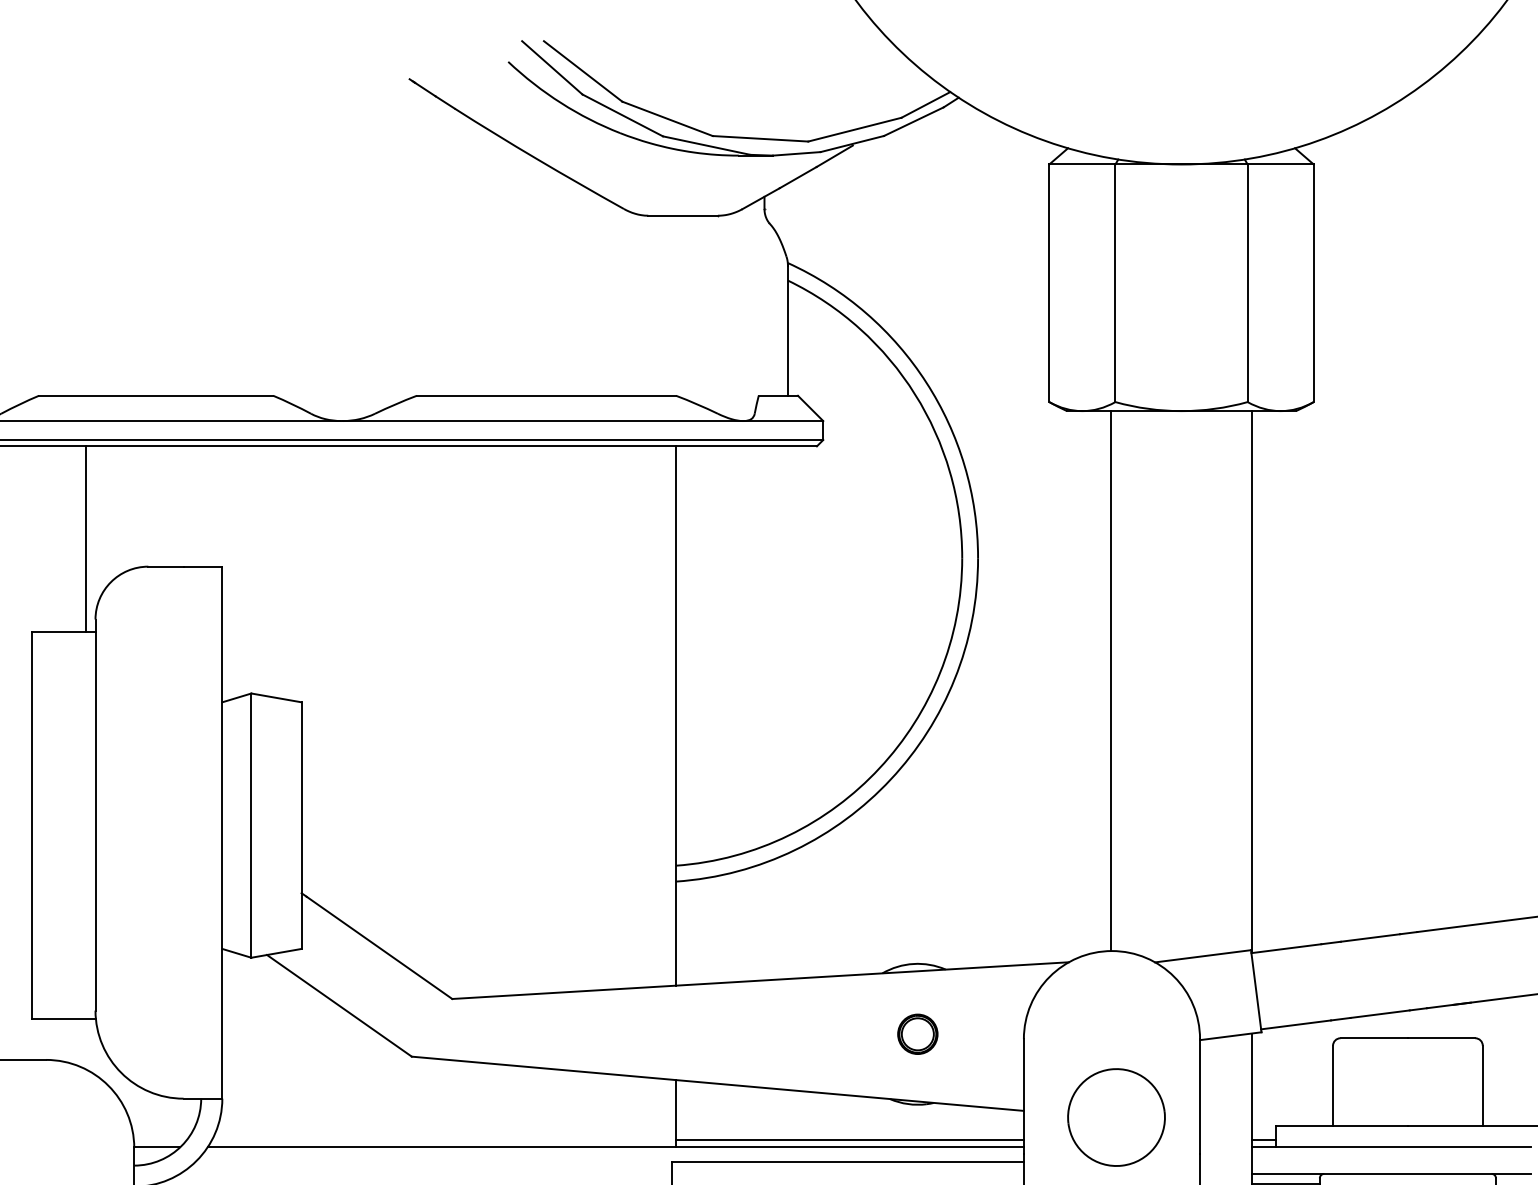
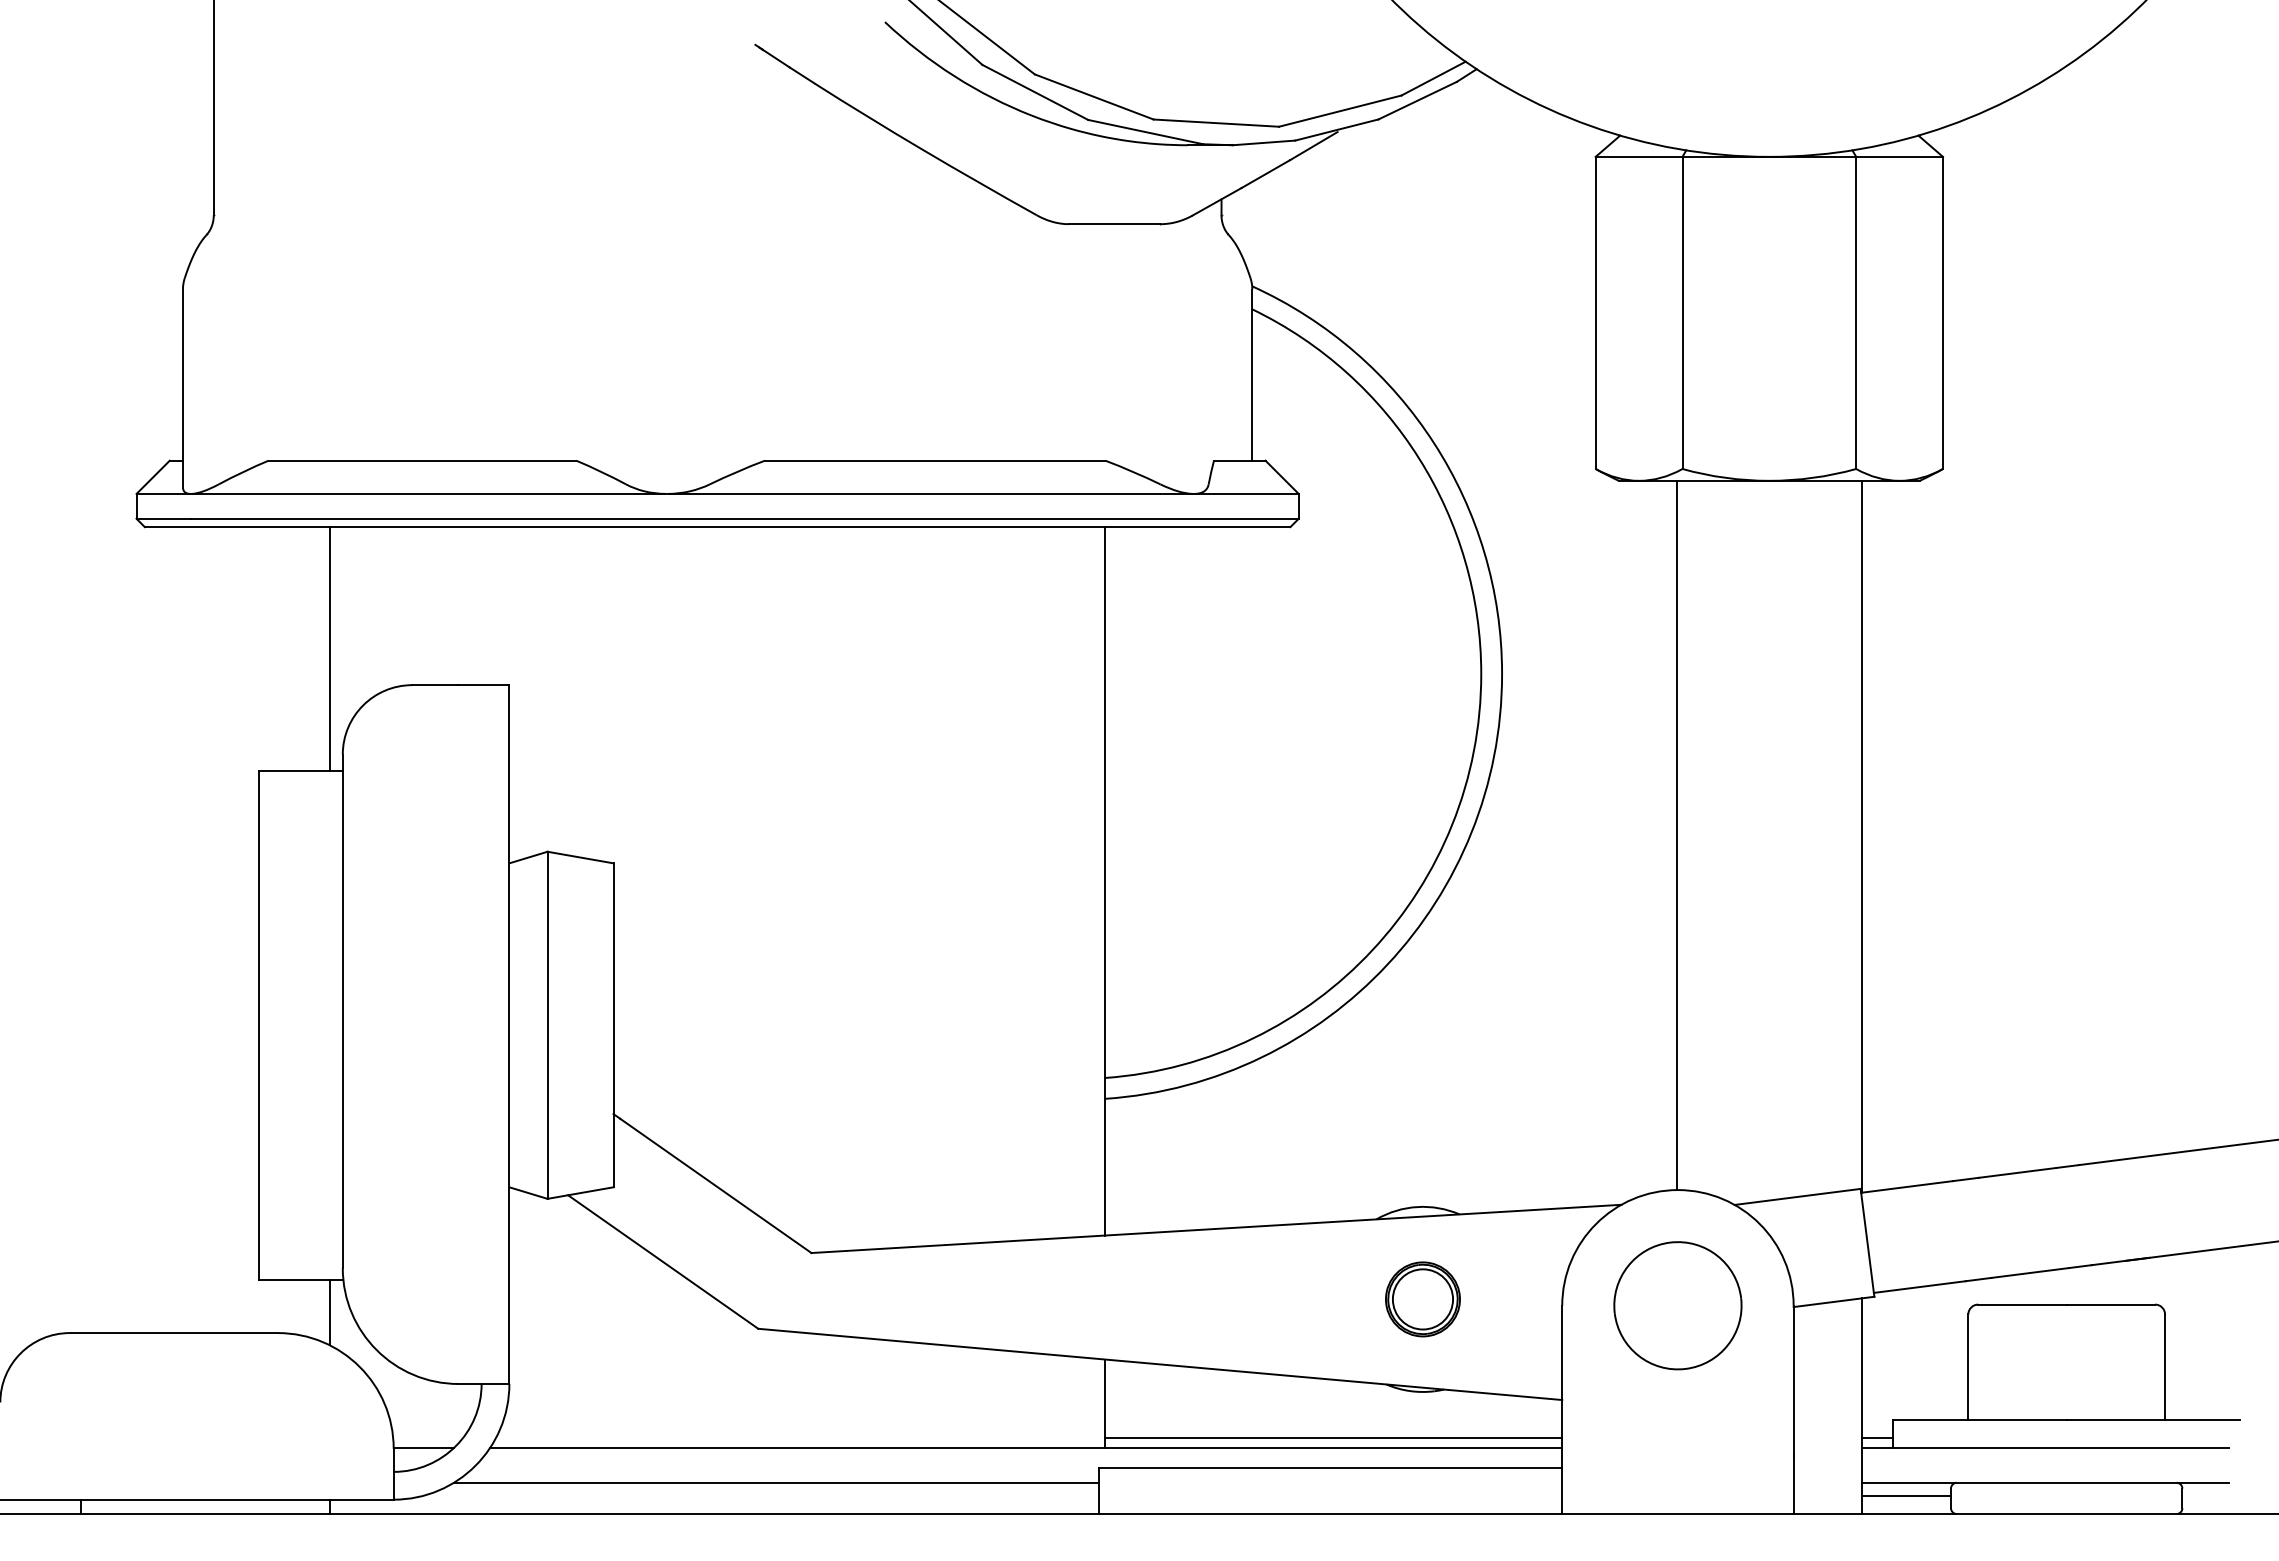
part: (917, 1034) -> (1422, 1299), size x1.43
line: (86, 1044) -> (330, 1312), added
part: (1116, 1117) -> (1677, 1305), moved
line: (425, 1173) -> (776, 1482), added

